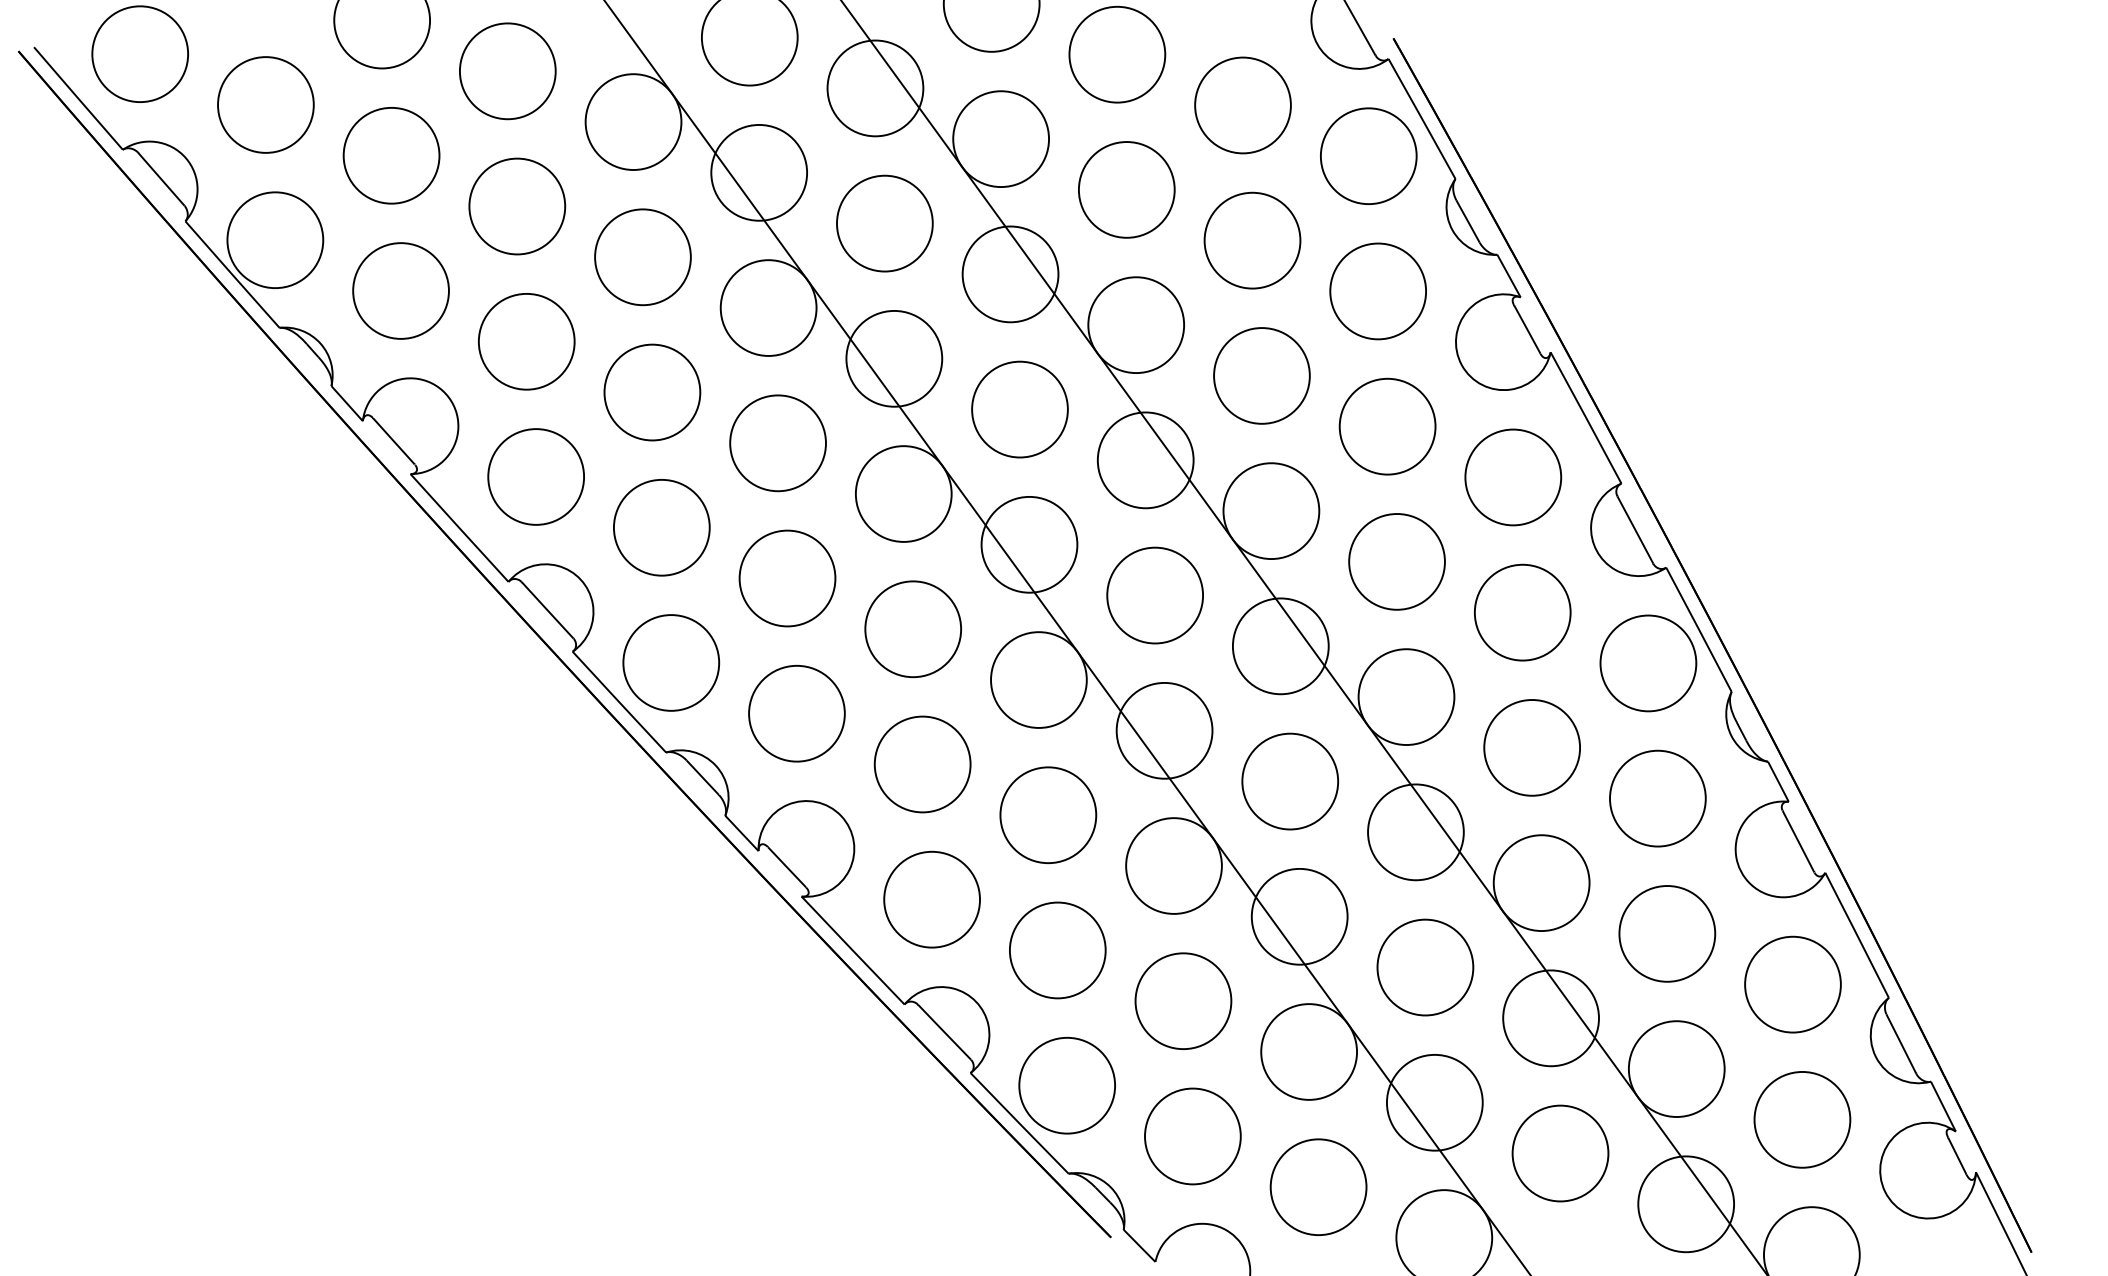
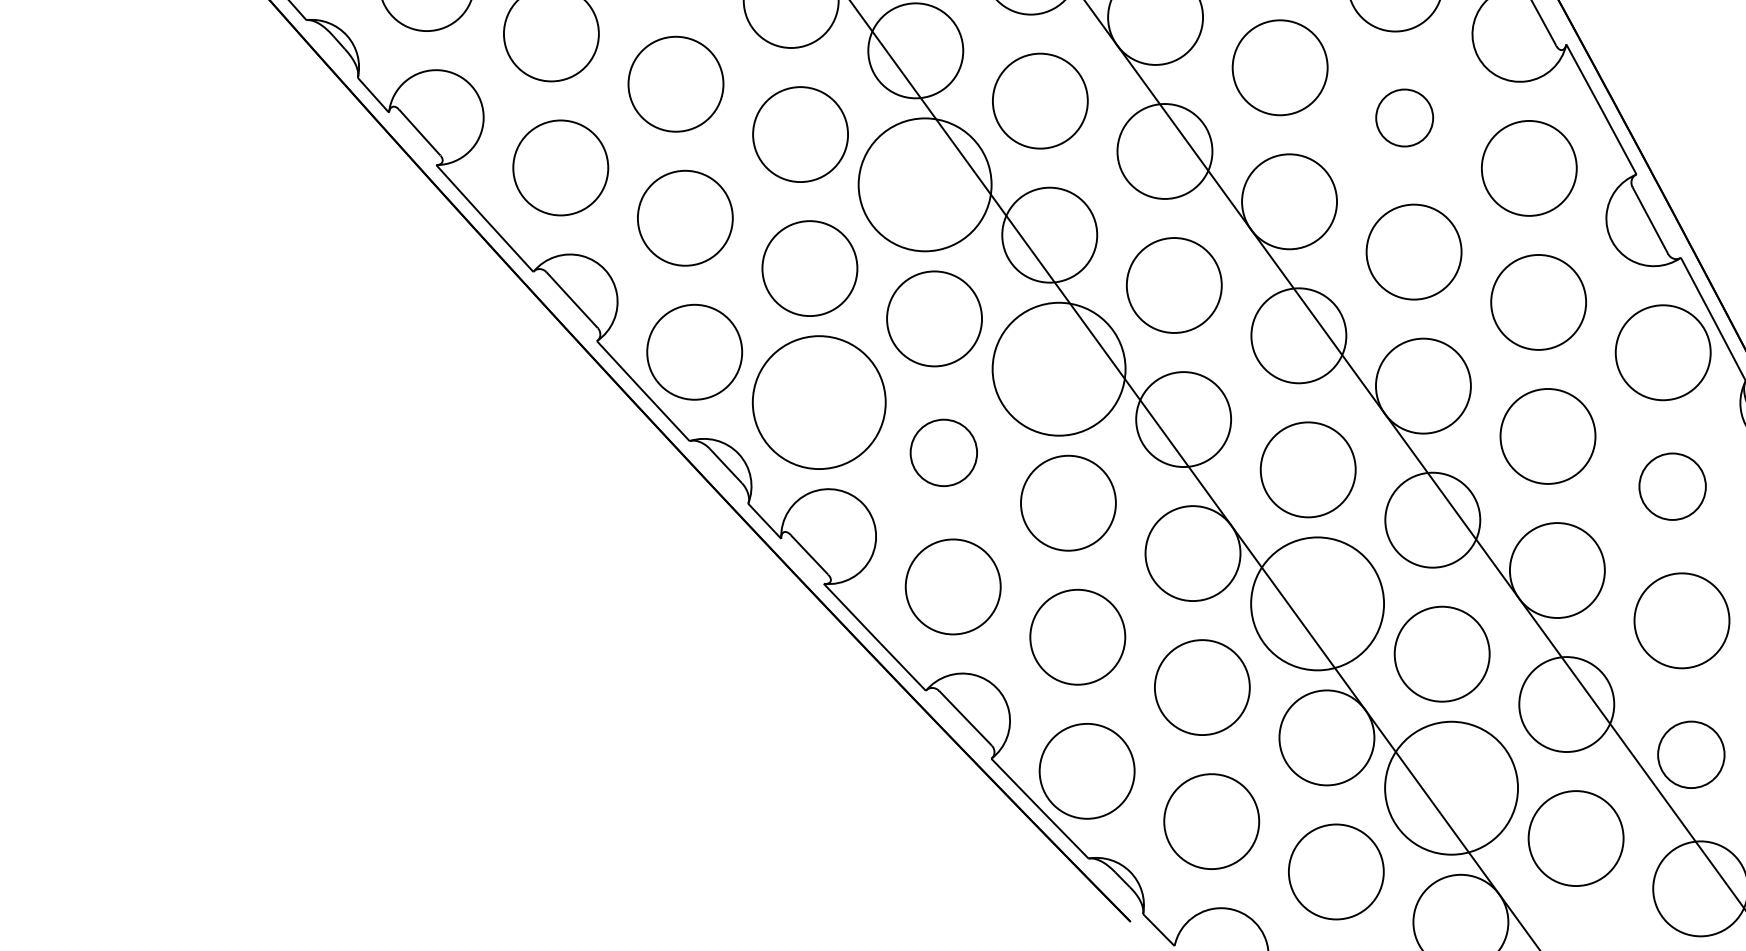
circle: (1387, 426) -> (1404, 117), size x0.6
circle: (903, 493) -> (924, 184), size x1.4
circle: (1038, 679) -> (1058, 368), size x1.4
circle: (796, 713) -> (818, 402), size x1.4
circle: (922, 764) -> (943, 452), size x0.7
circle: (1657, 798) -> (1672, 486), size x0.7
circle: (1299, 916) -> (1317, 603), size x1.4
circle: (1676, 1068) -> (1691, 754), size x0.7
circle: (1434, 1102) -> (1451, 787), size x1.4

